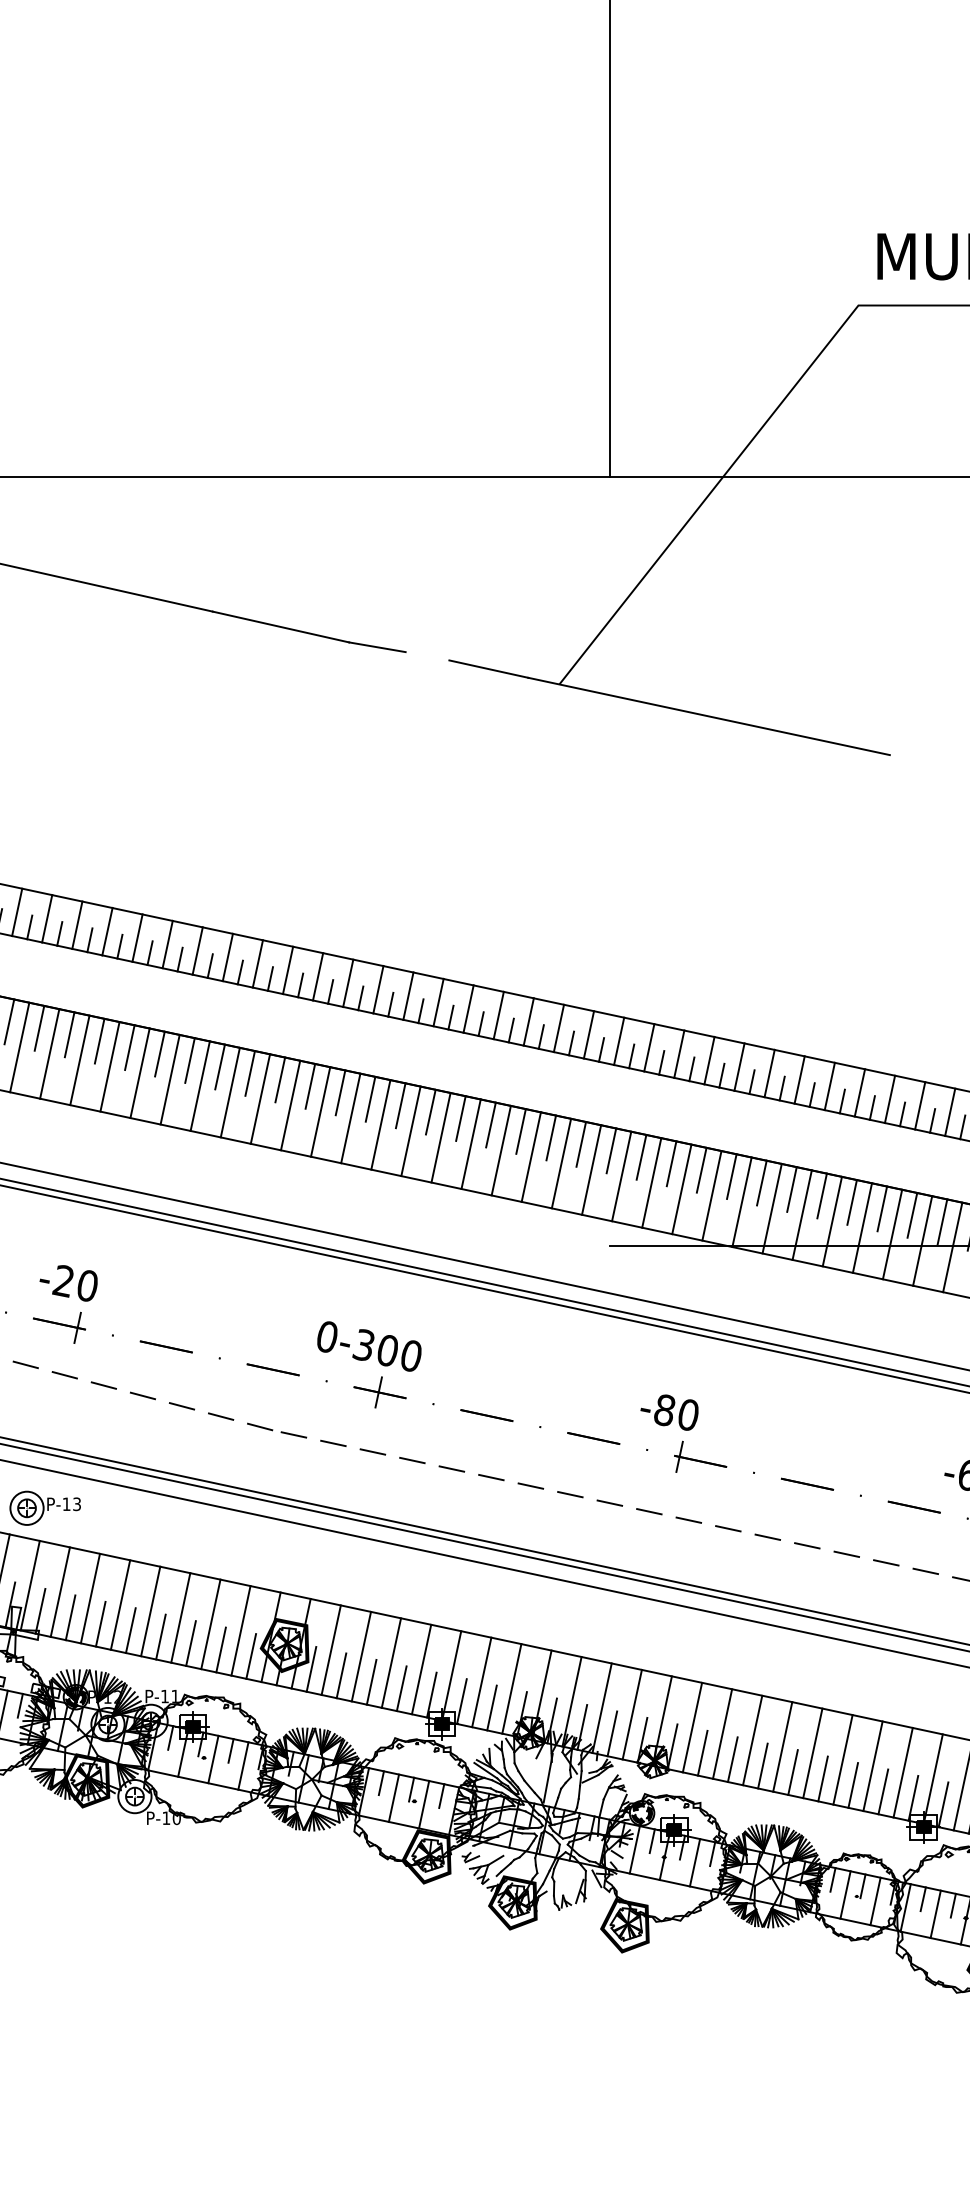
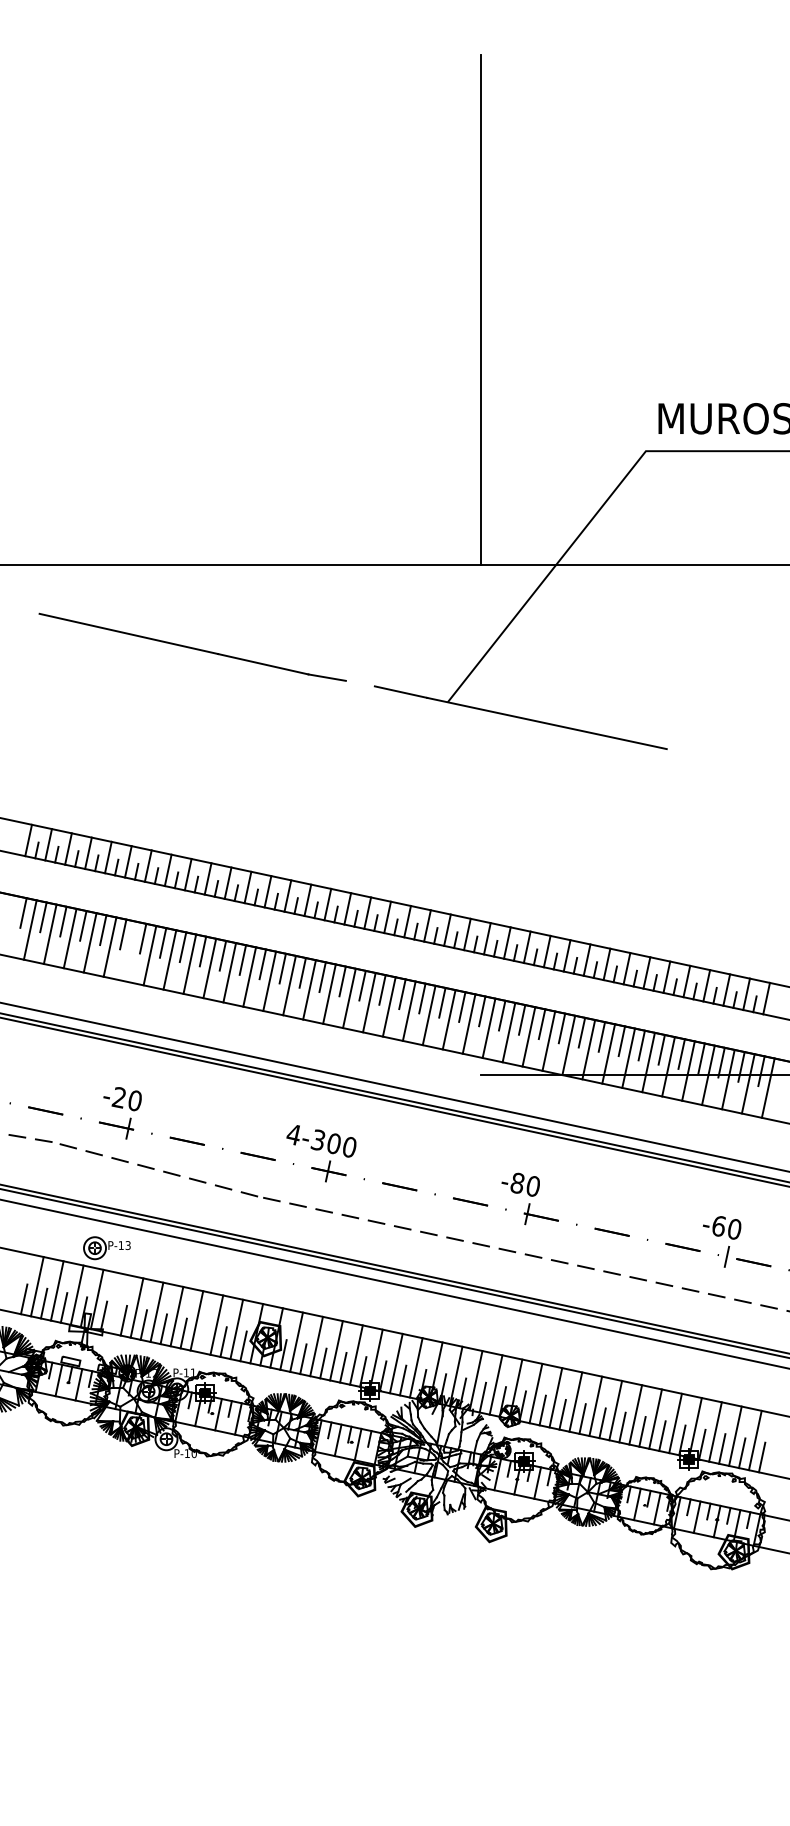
line: (79, 1060) -> (129, 951), removed
text: (326, 1336) -> (293, 1134), 0-300 -> 4-300
line: (59, 1591) -> (116, 1303), removed
line: (190, 1643) -> (203, 1337), removed

